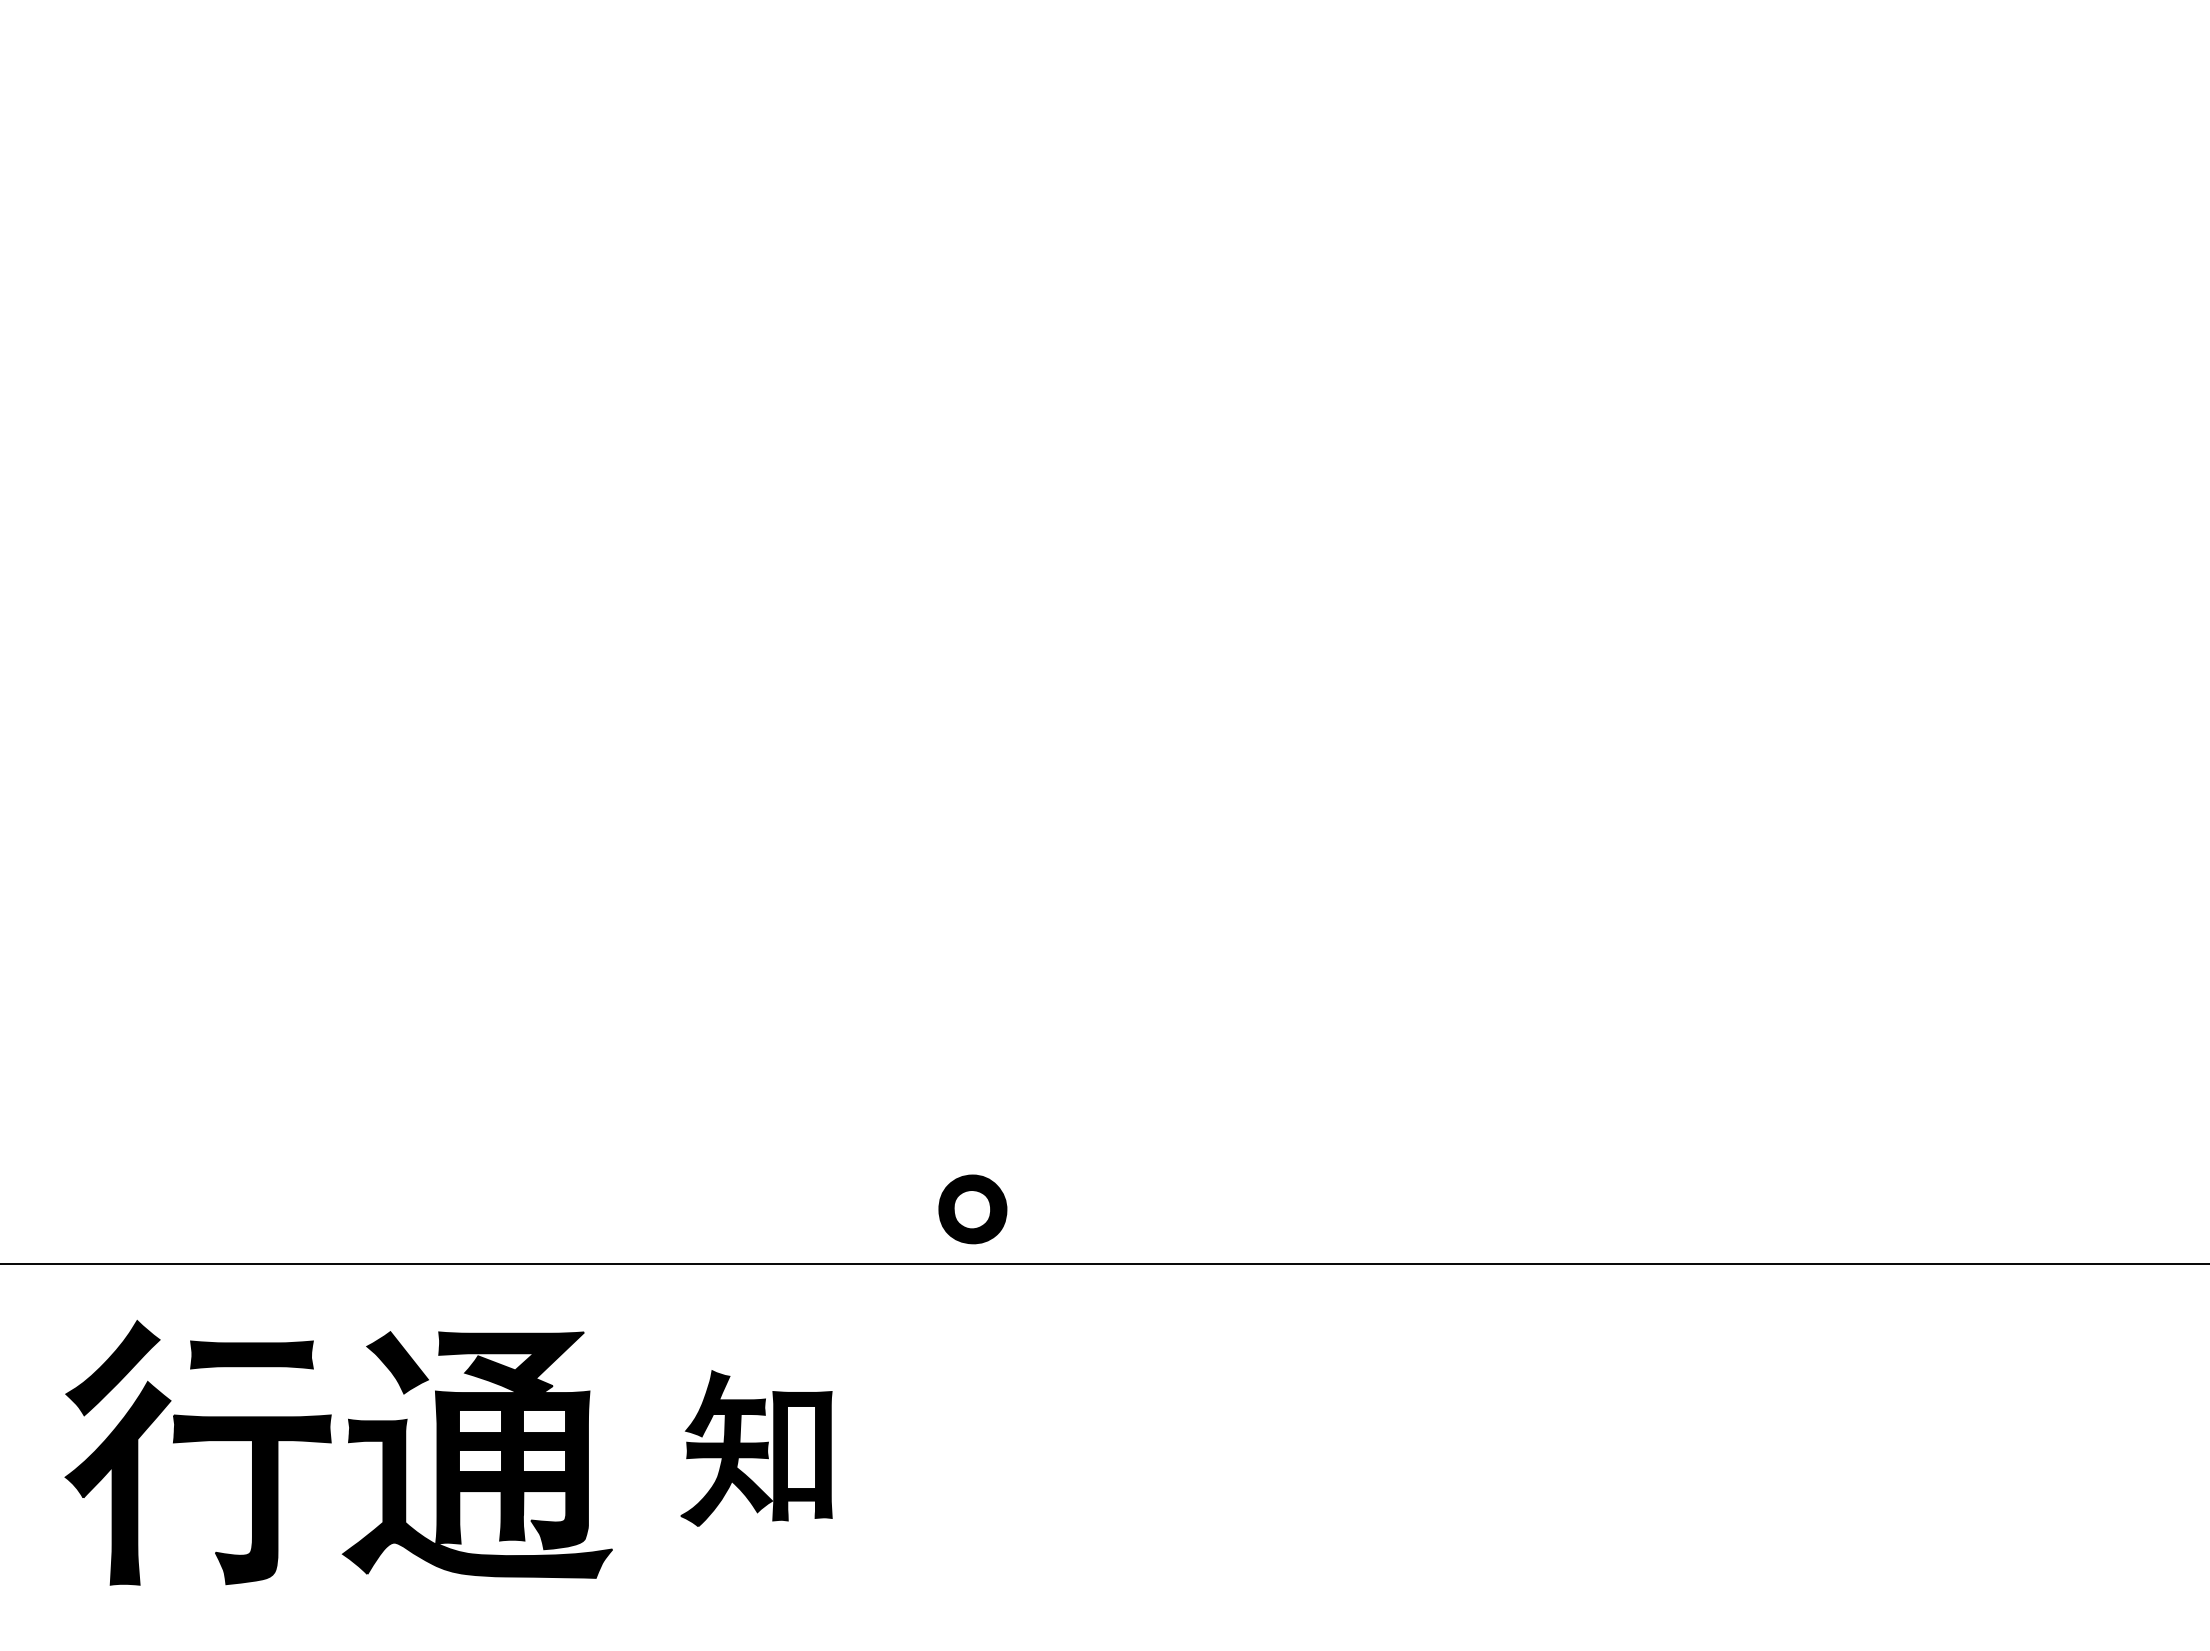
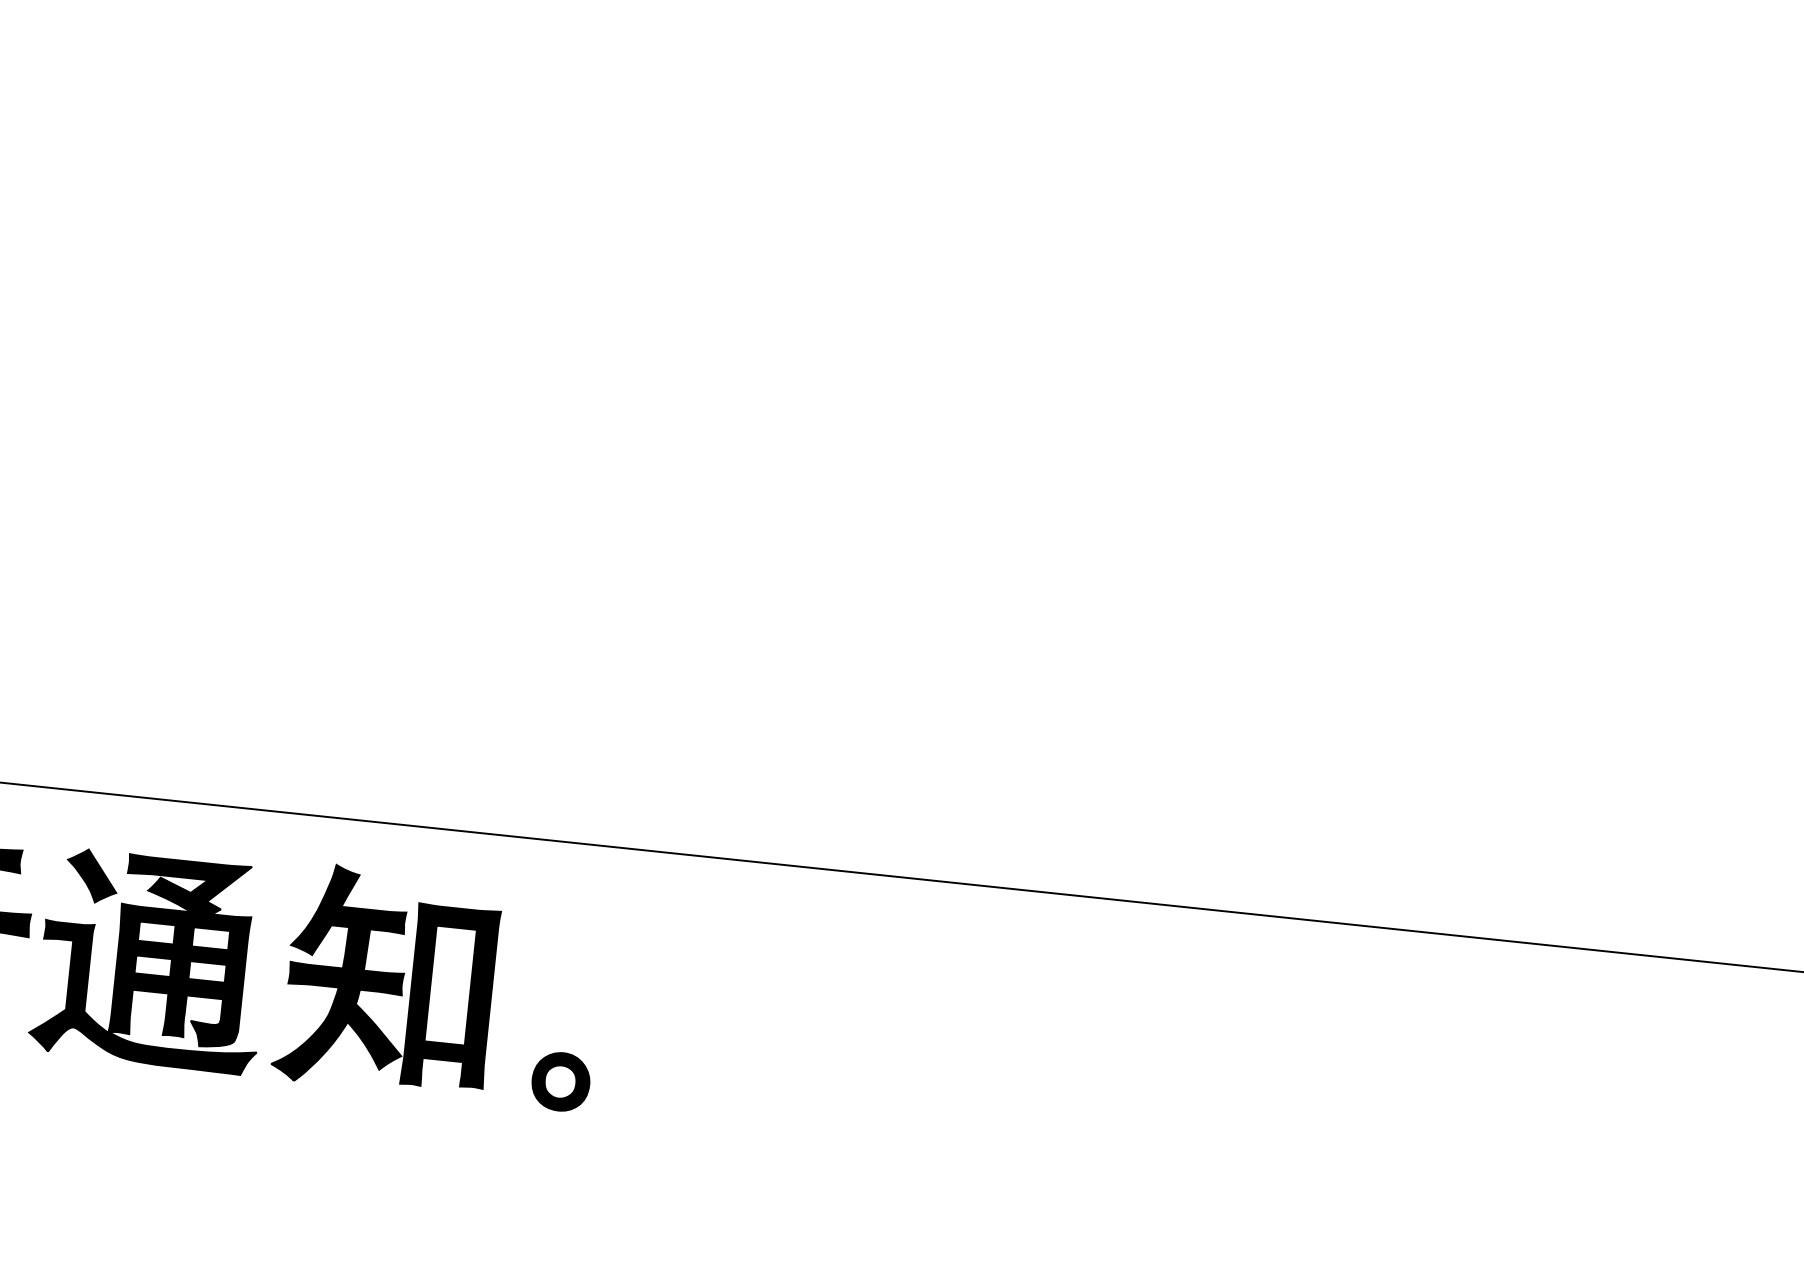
part: (972, 1209) -> (560, 1081), moved
part: (756, 1448) -> (387, 980), size x1.67

